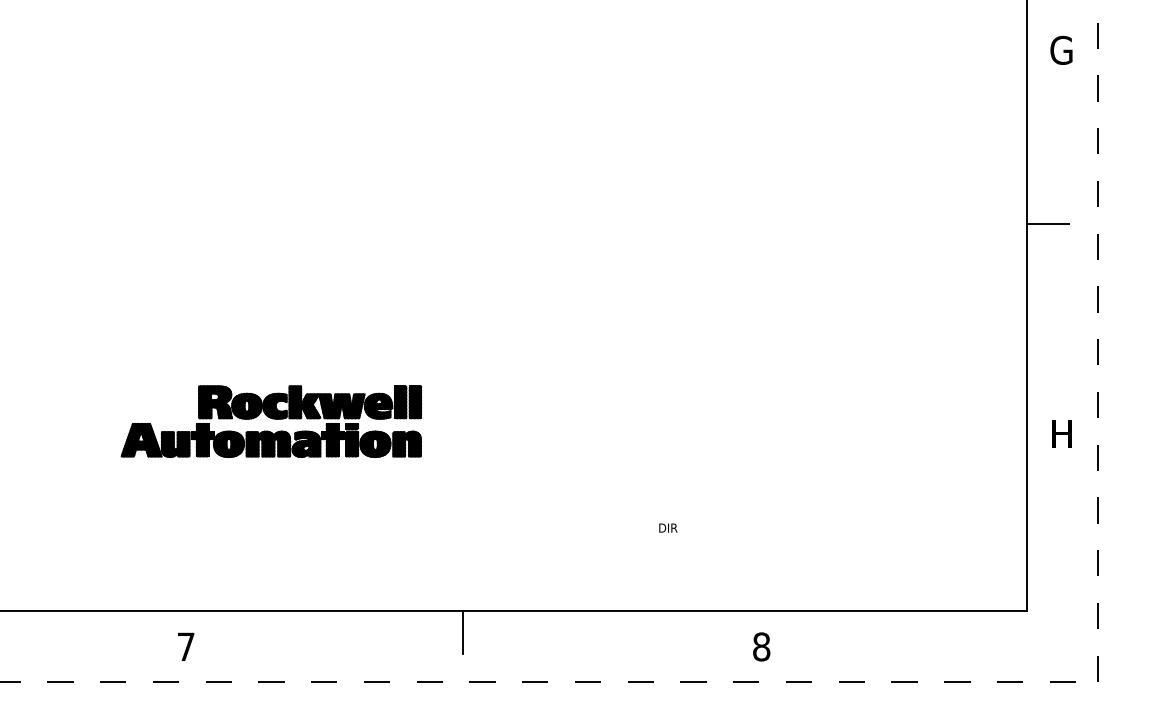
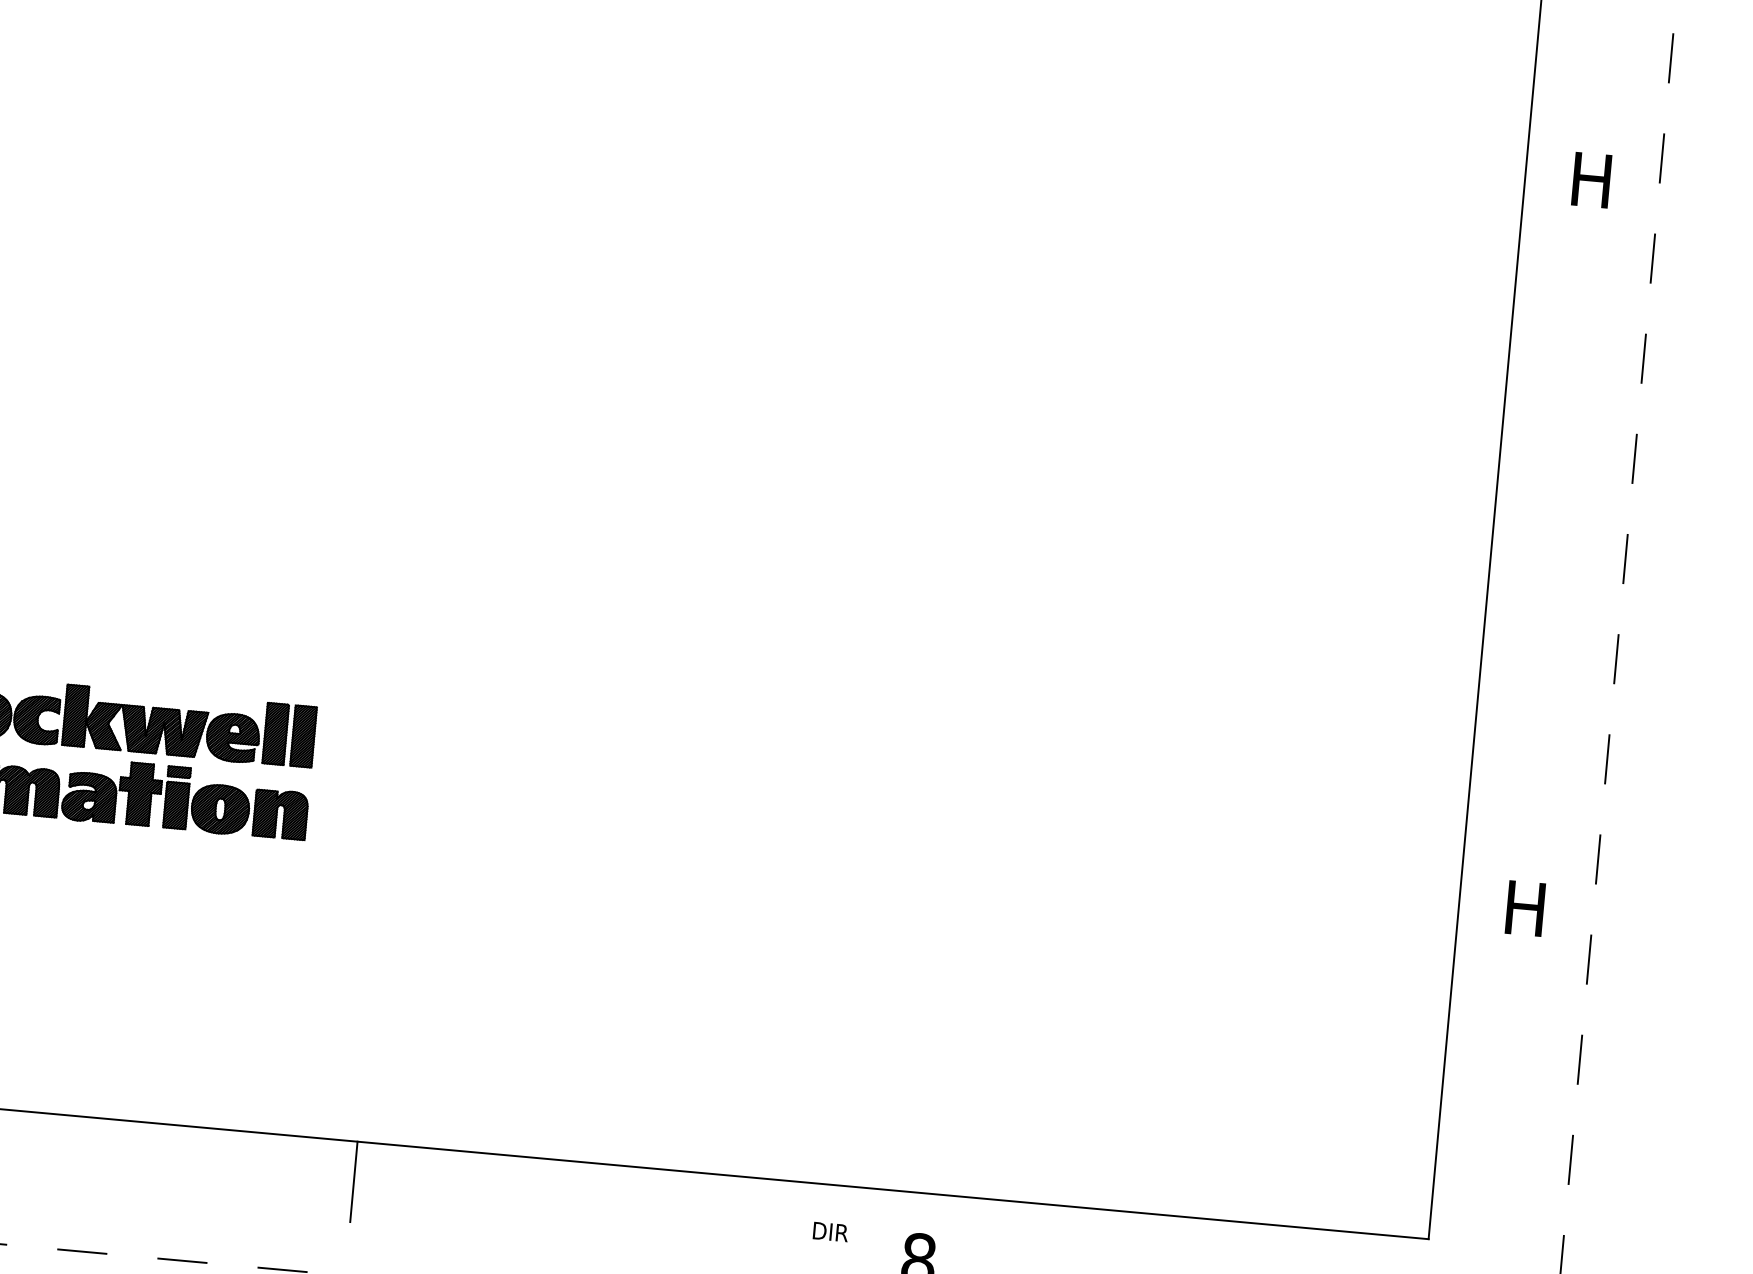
text: (1061, 49) -> (1591, 178), G -> H
line: (1048, 223) -> (1536, 506), removed
text: (668, 527) -> (831, 1230), moved

